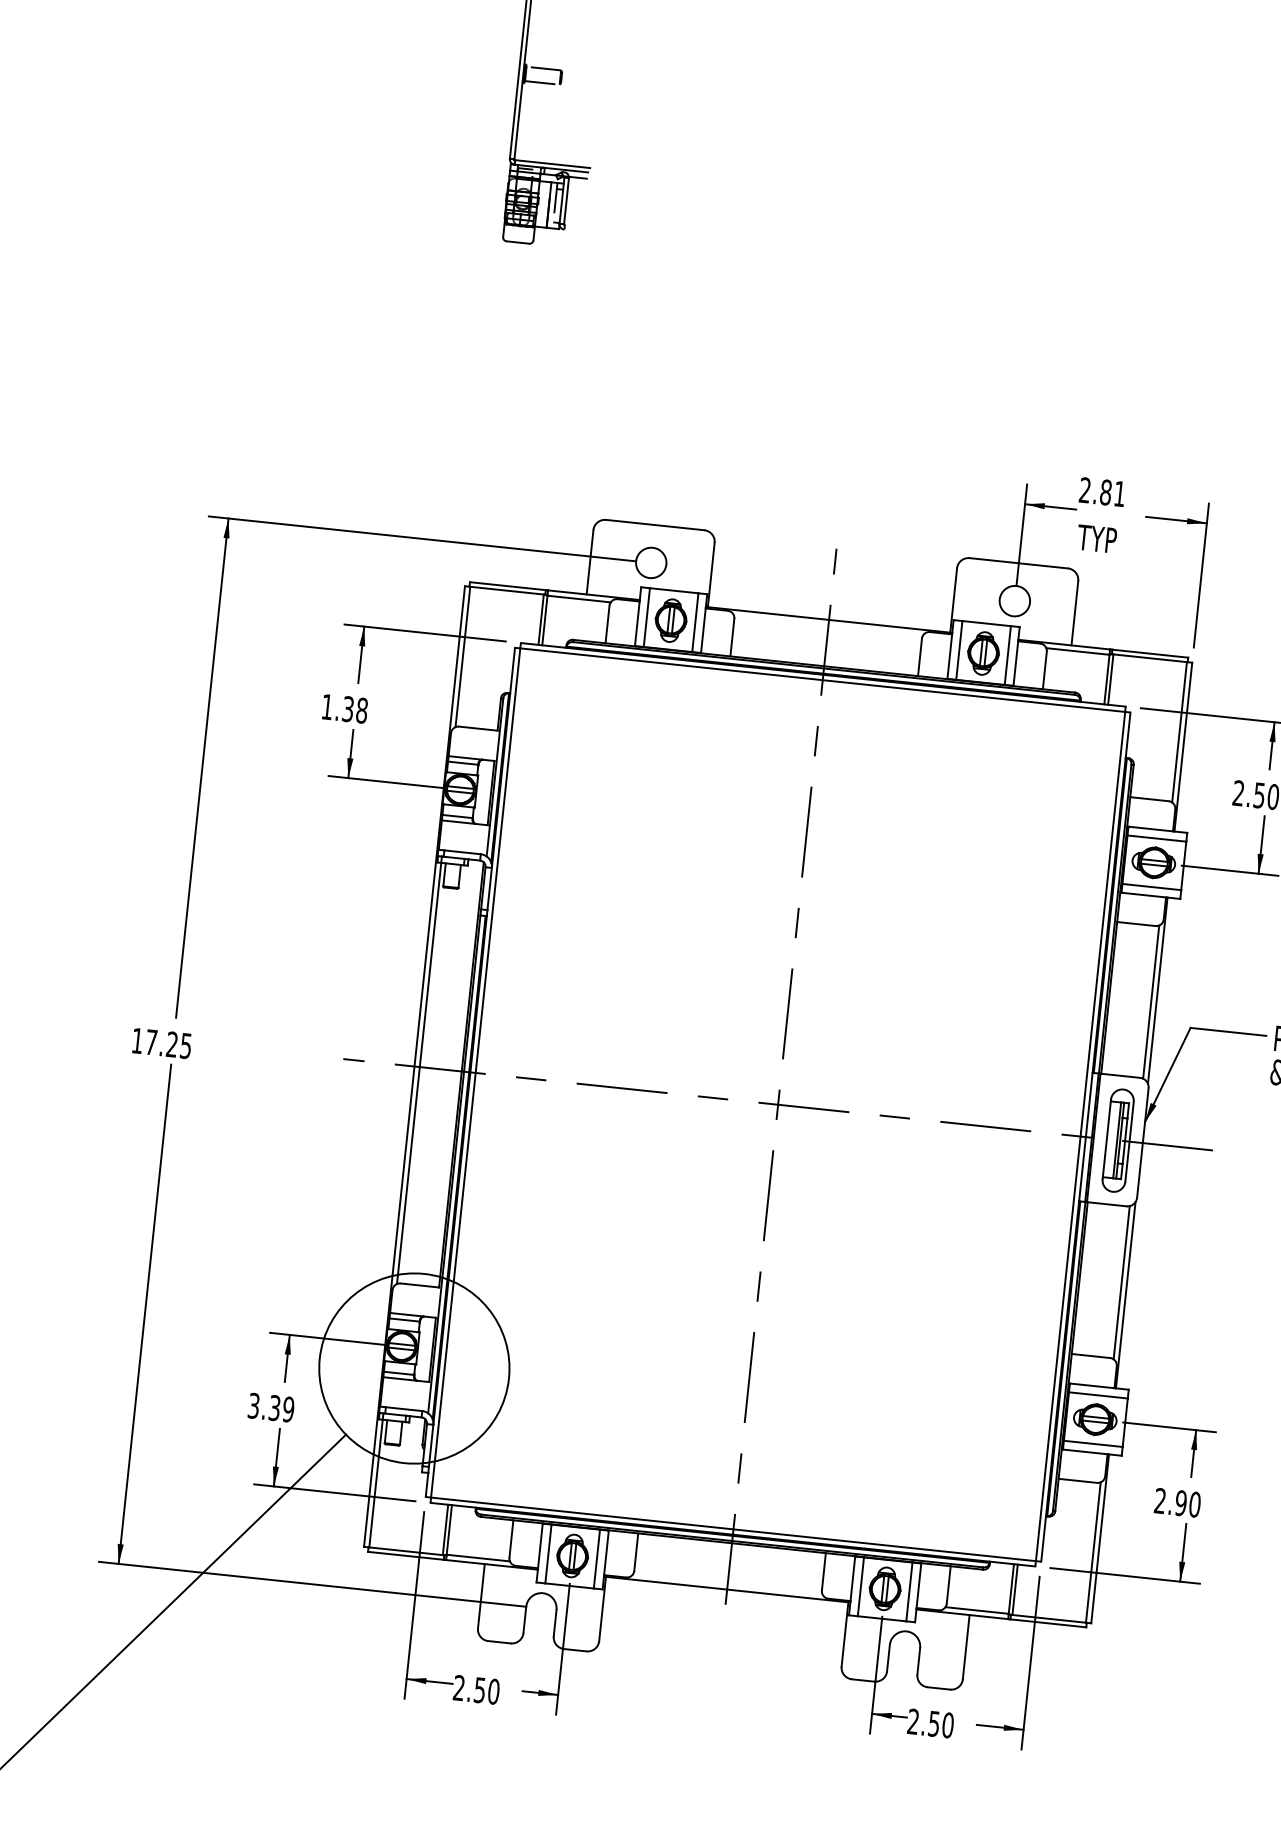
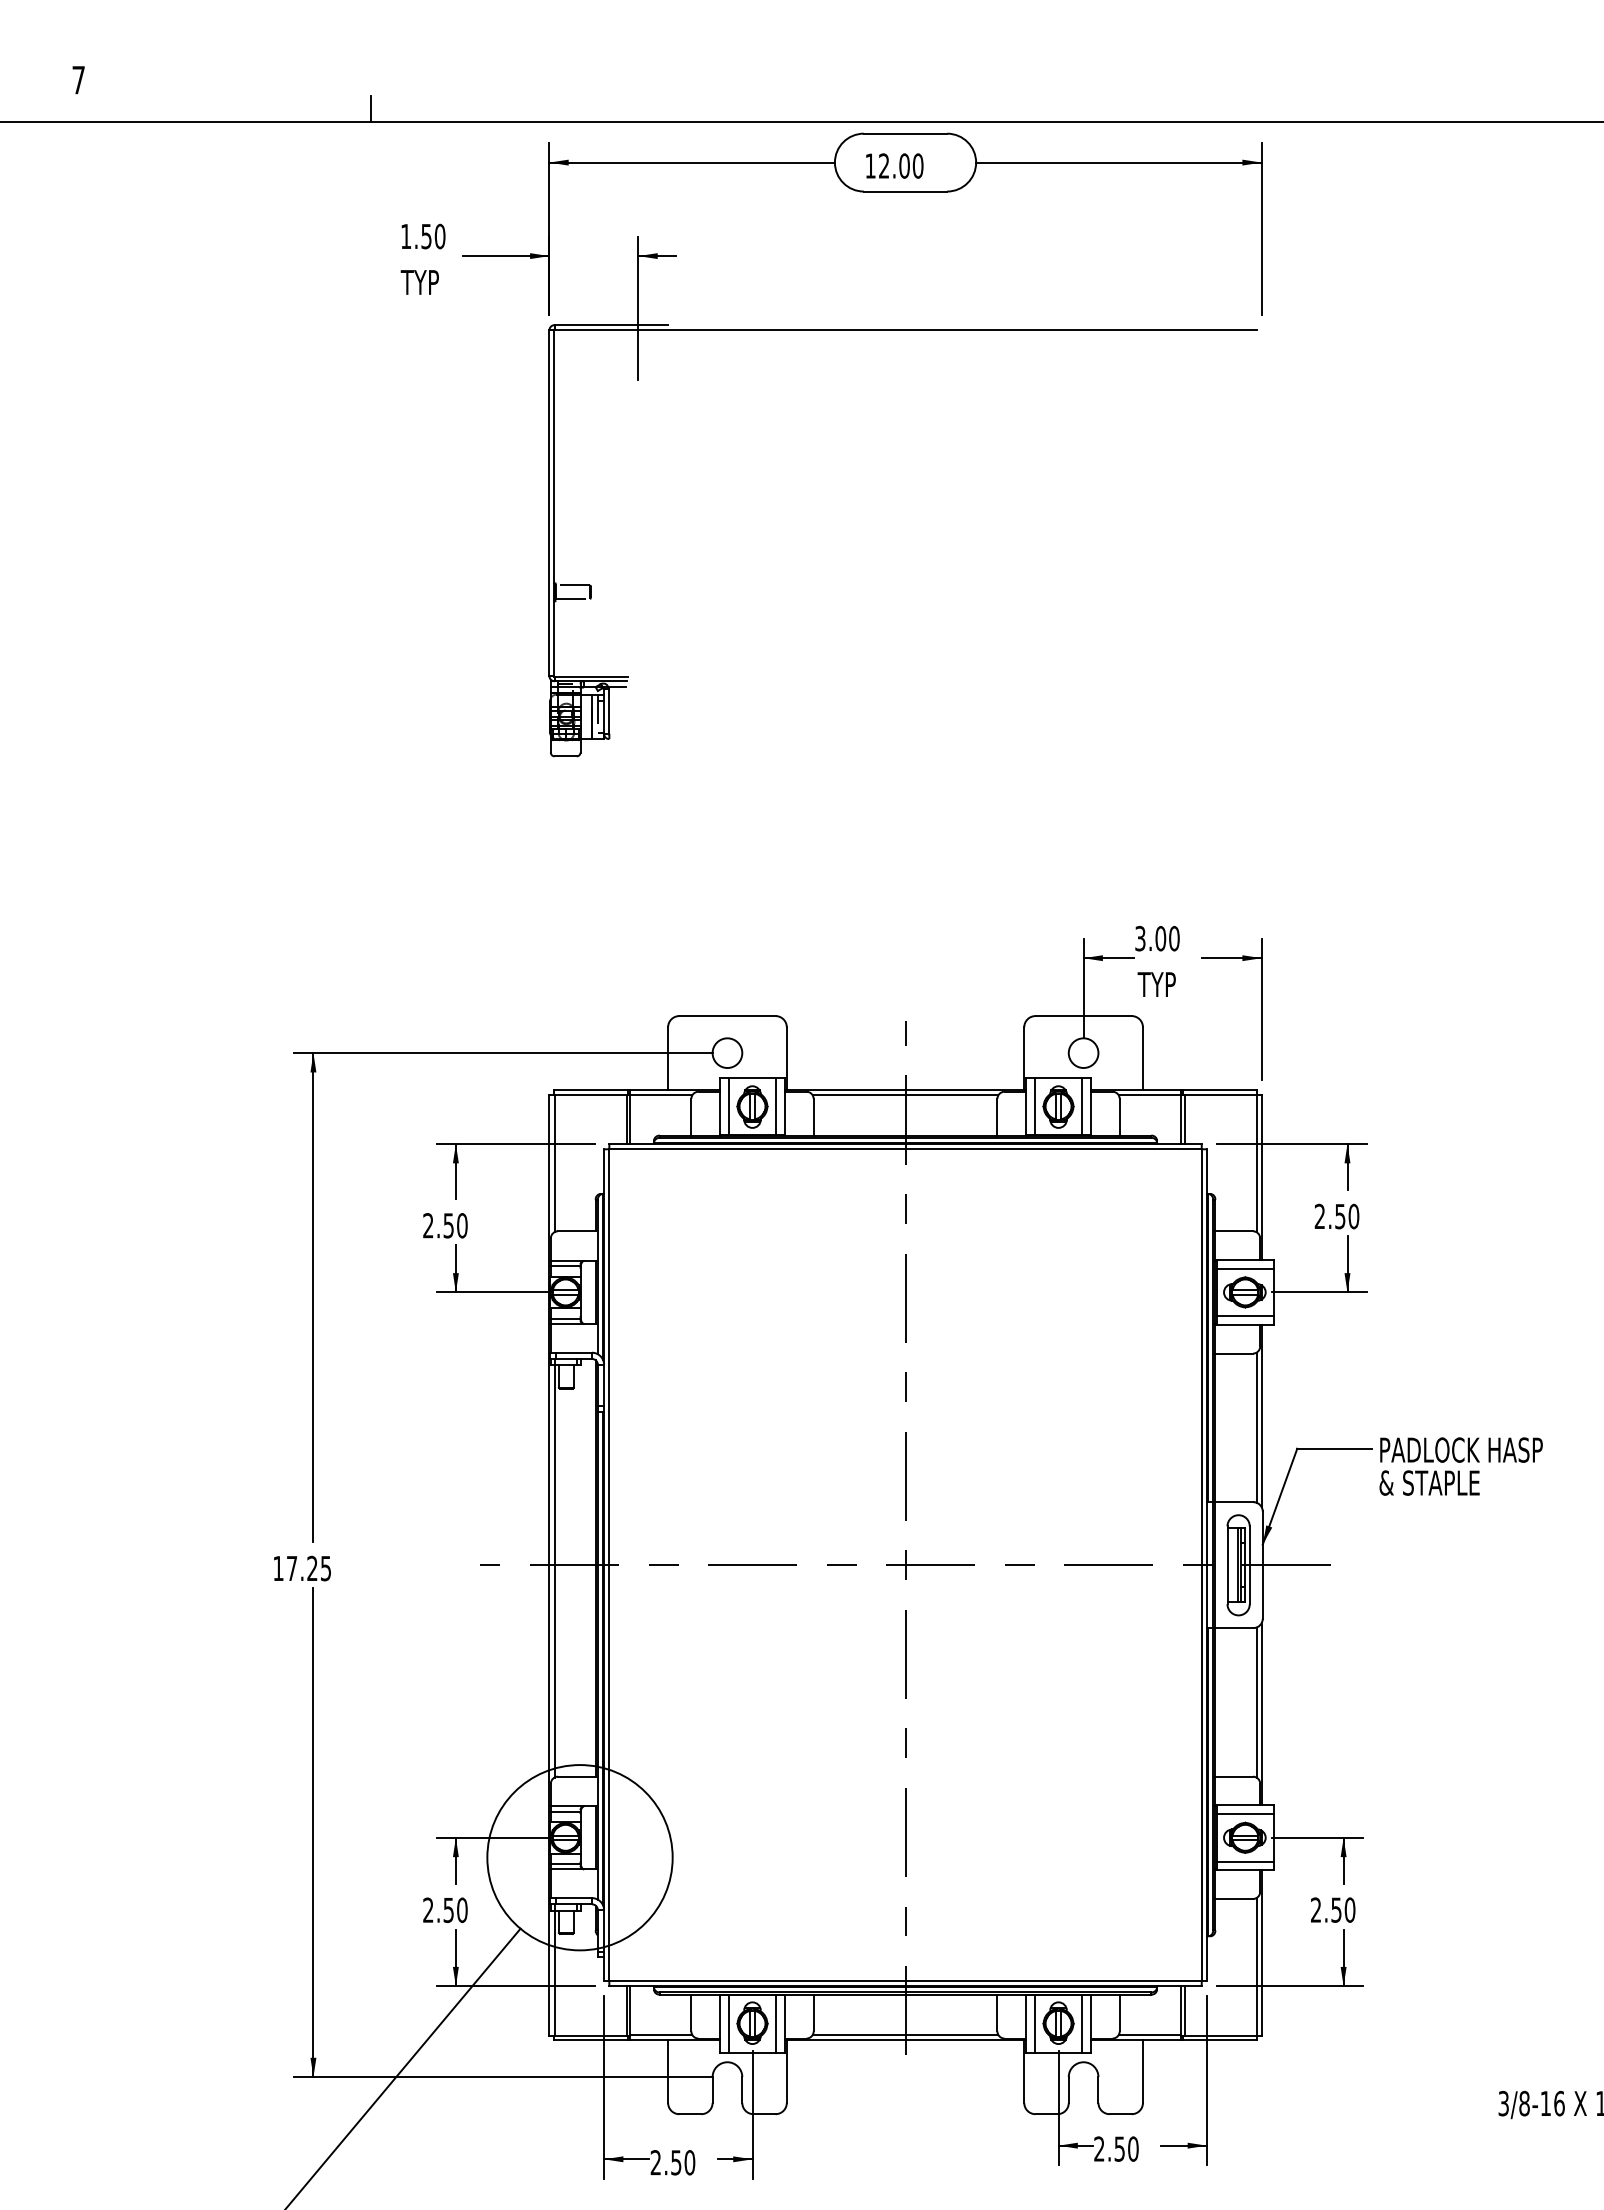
text: (1102, 492) -> (1157, 938), 2.81 -> 3.00
line: (828, 625) -> (905, 1095), added
text: (344, 708) -> (445, 1225), 1.38 -> 2.50
text: (271, 1408) -> (445, 1910), 3.39 -> 2.50
text: (1181, 1502) -> (1336, 1909), 2.90 -> 2.50
line: (727, 1583) -> (905, 2034), added

